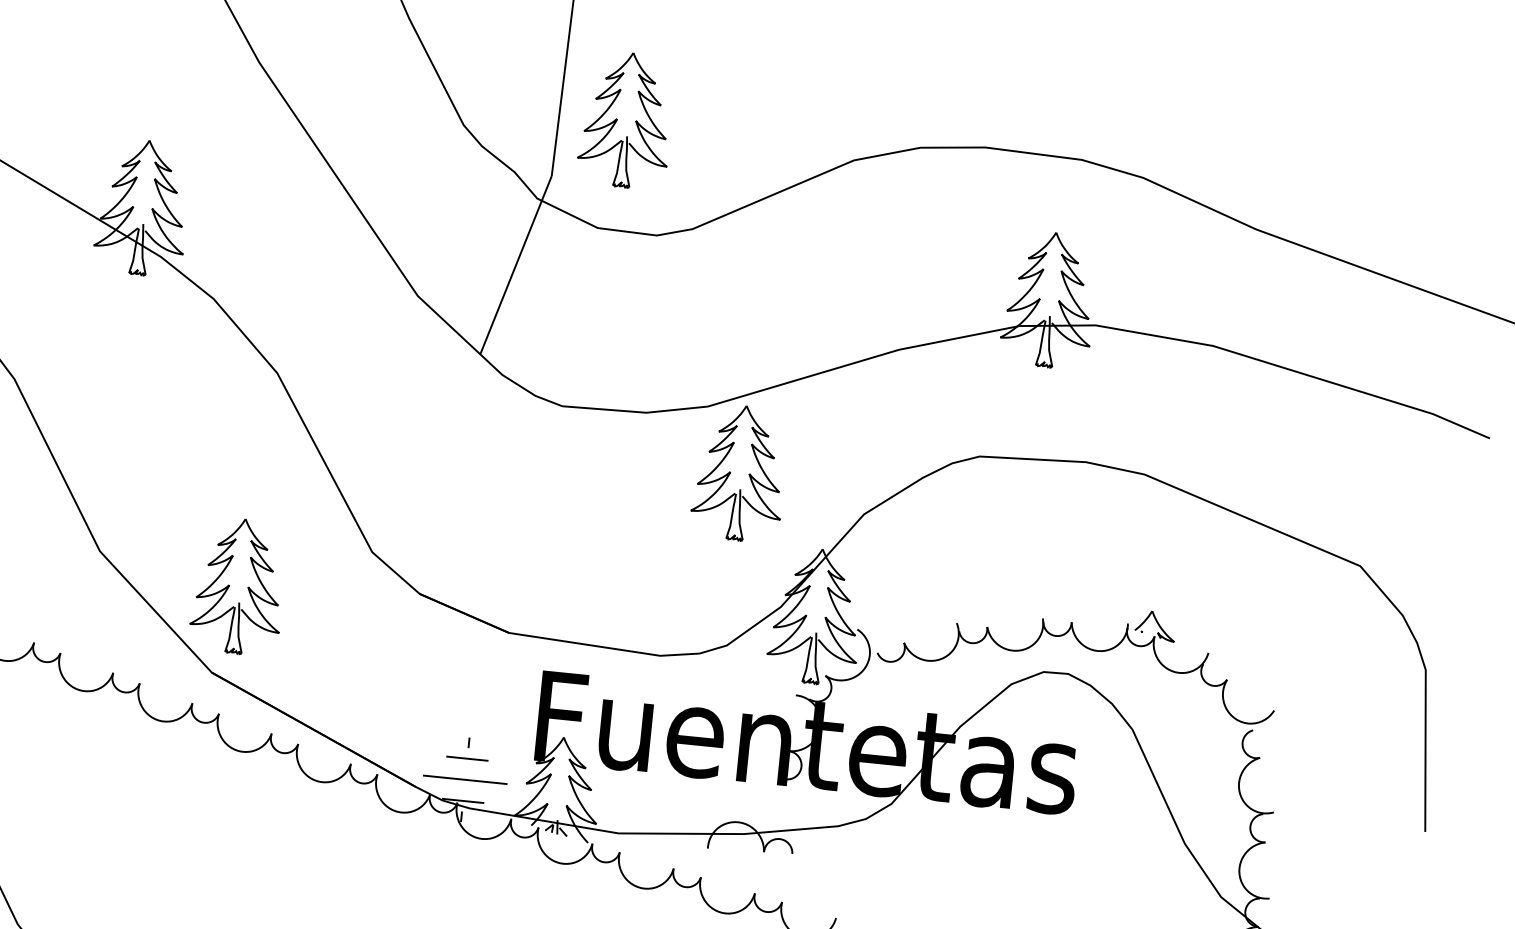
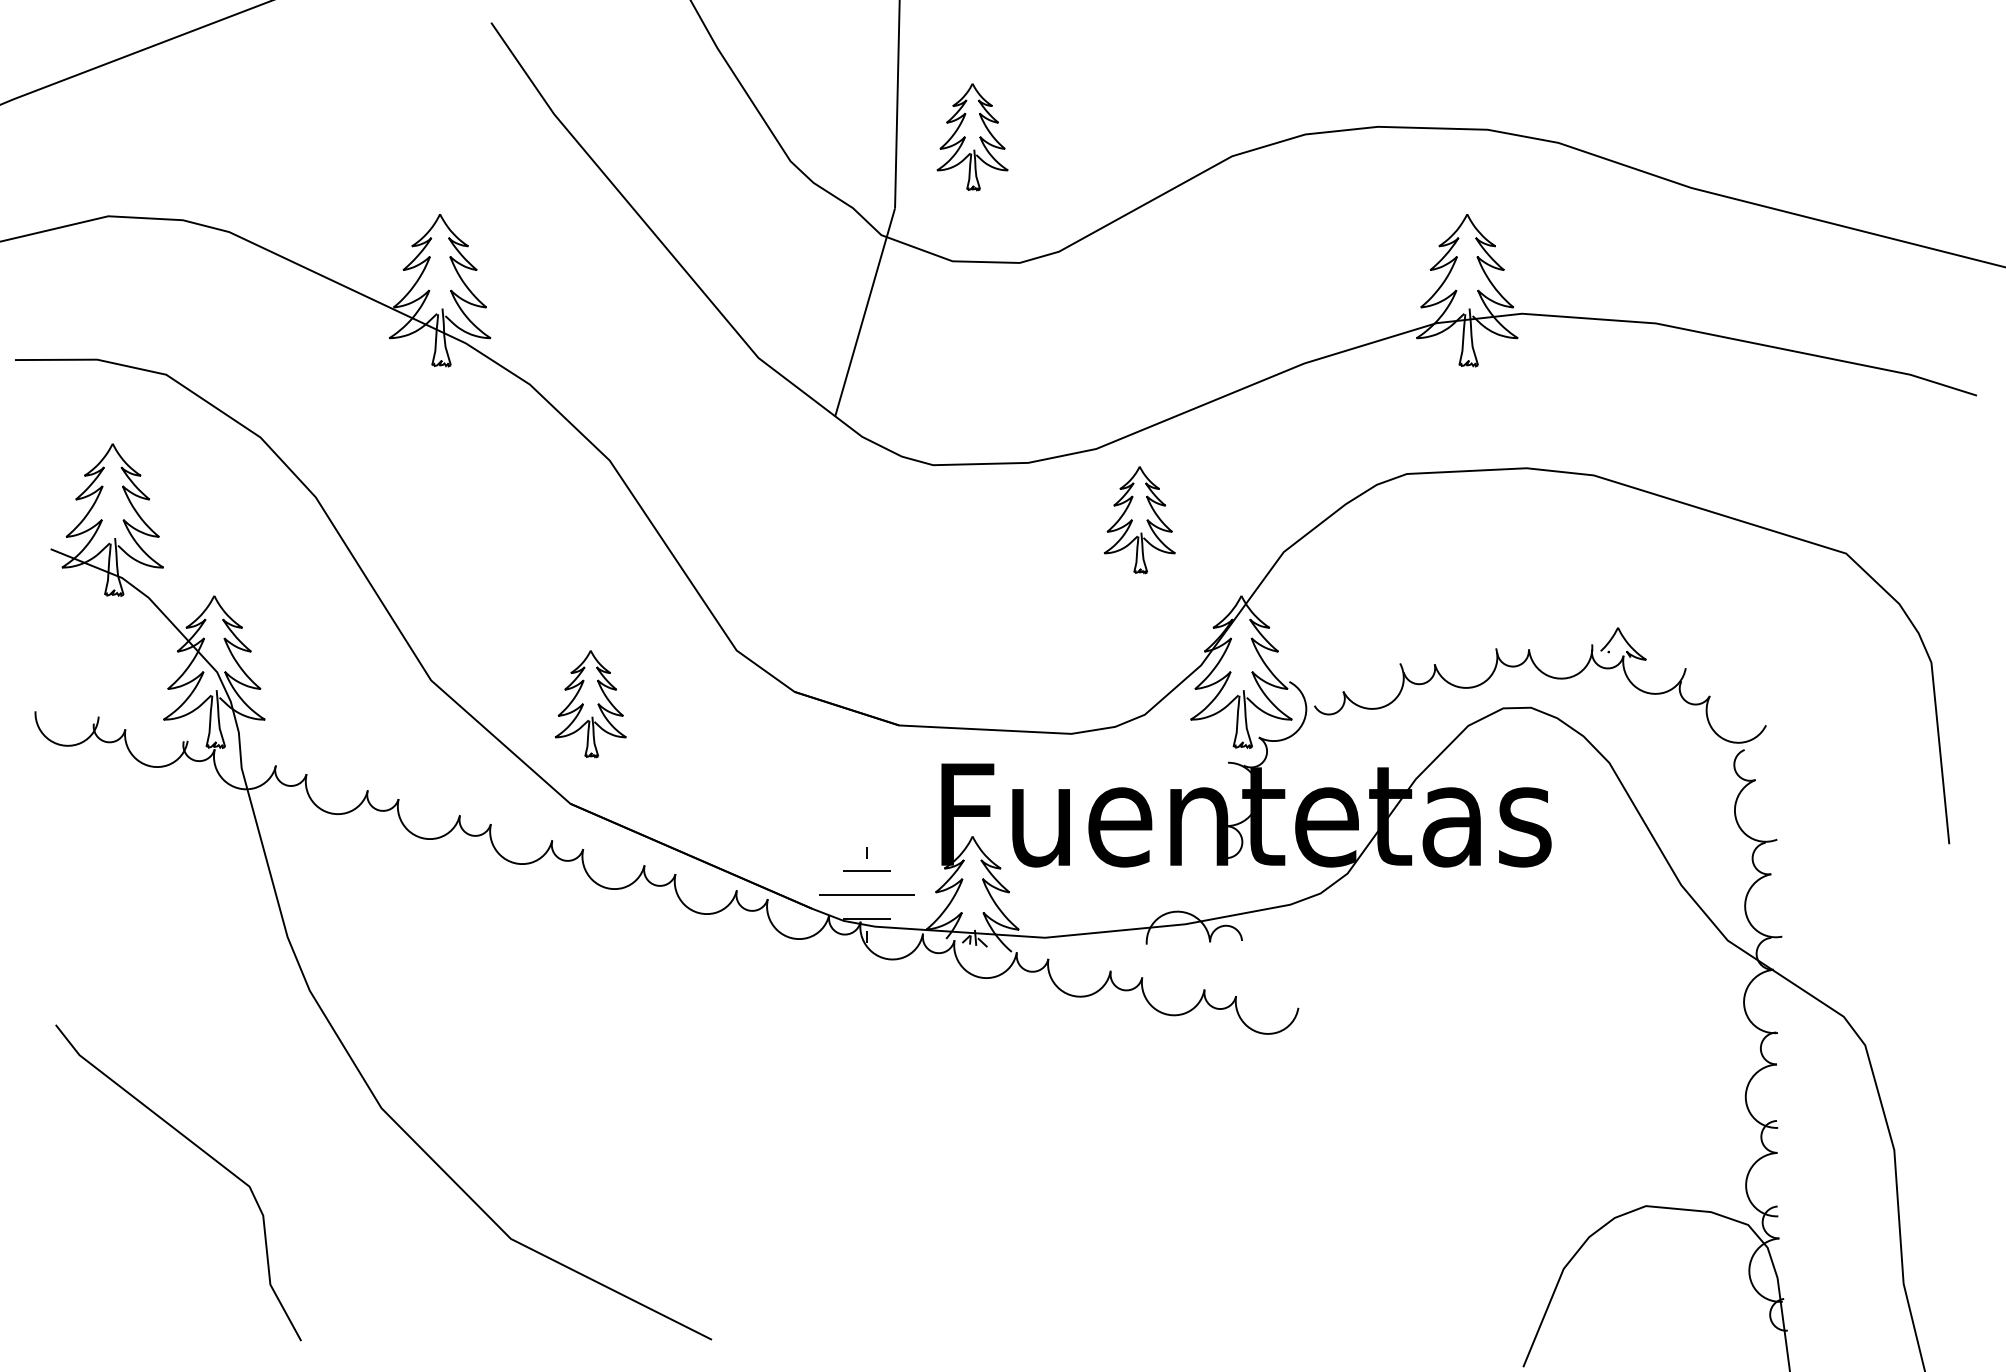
part: (626, 119) -> (972, 136), size x0.7
part: (739, 472) -> (1139, 519), size x0.7
part: (238, 585) -> (590, 703), size x0.7

